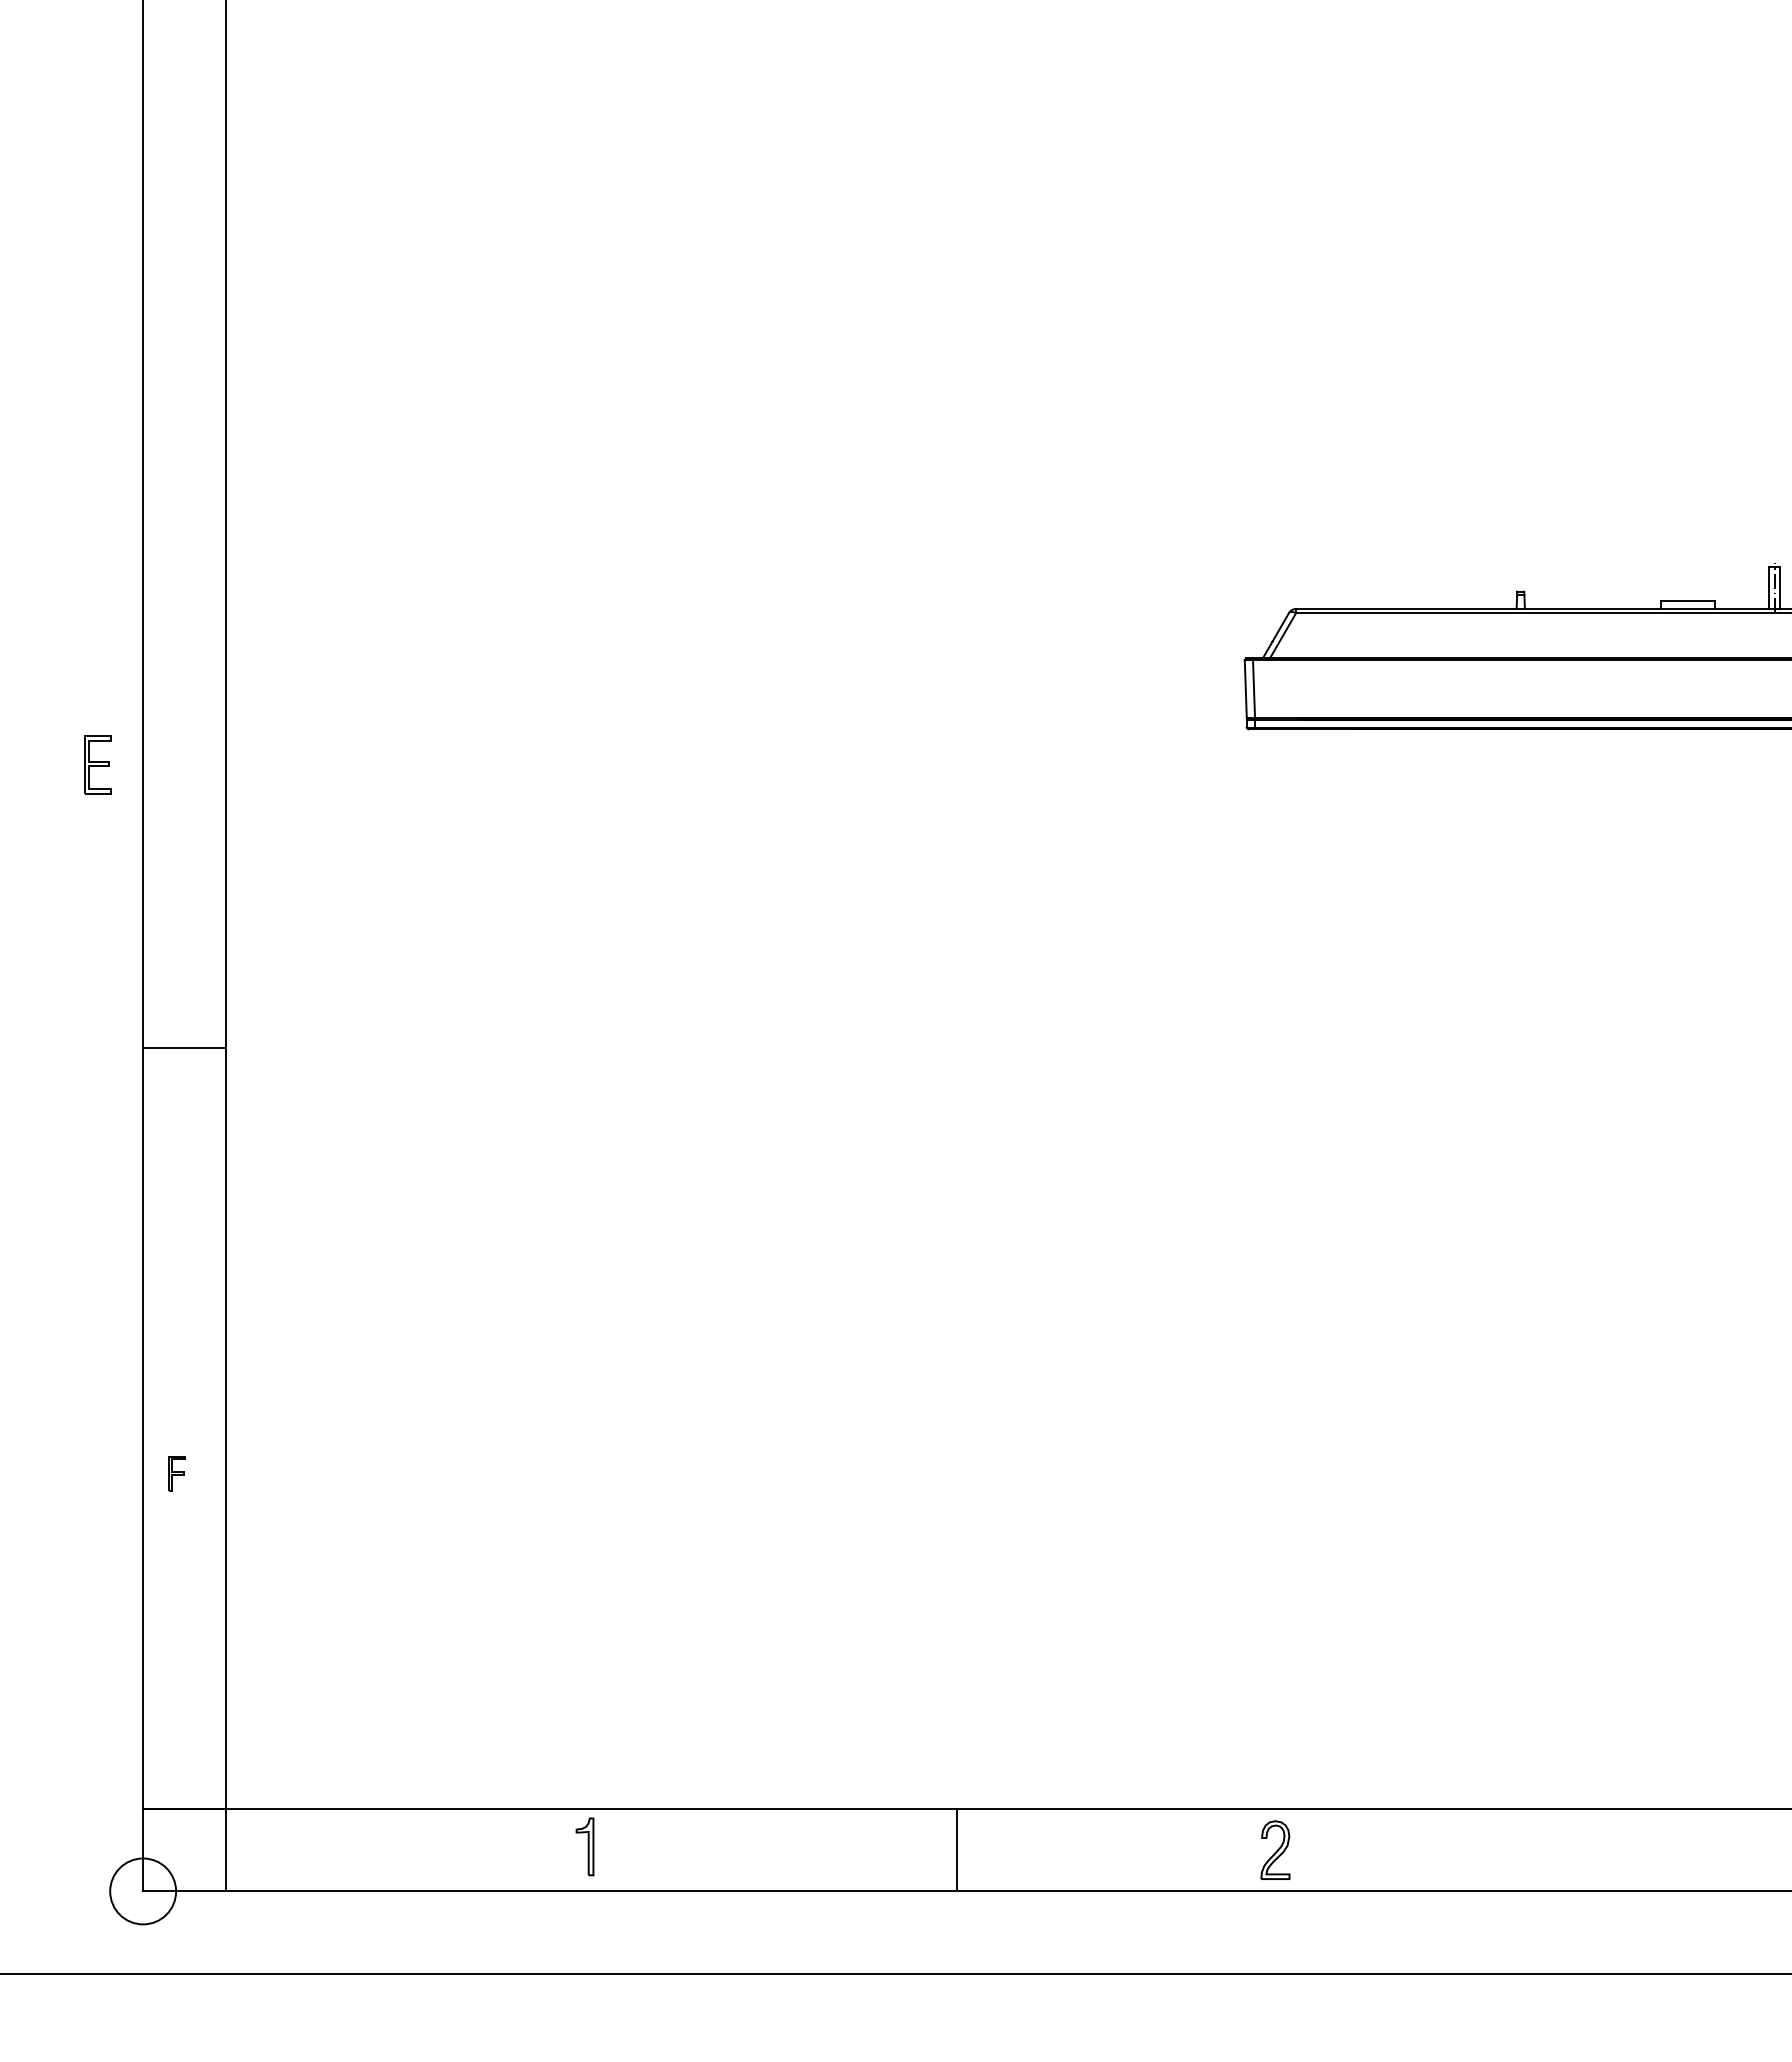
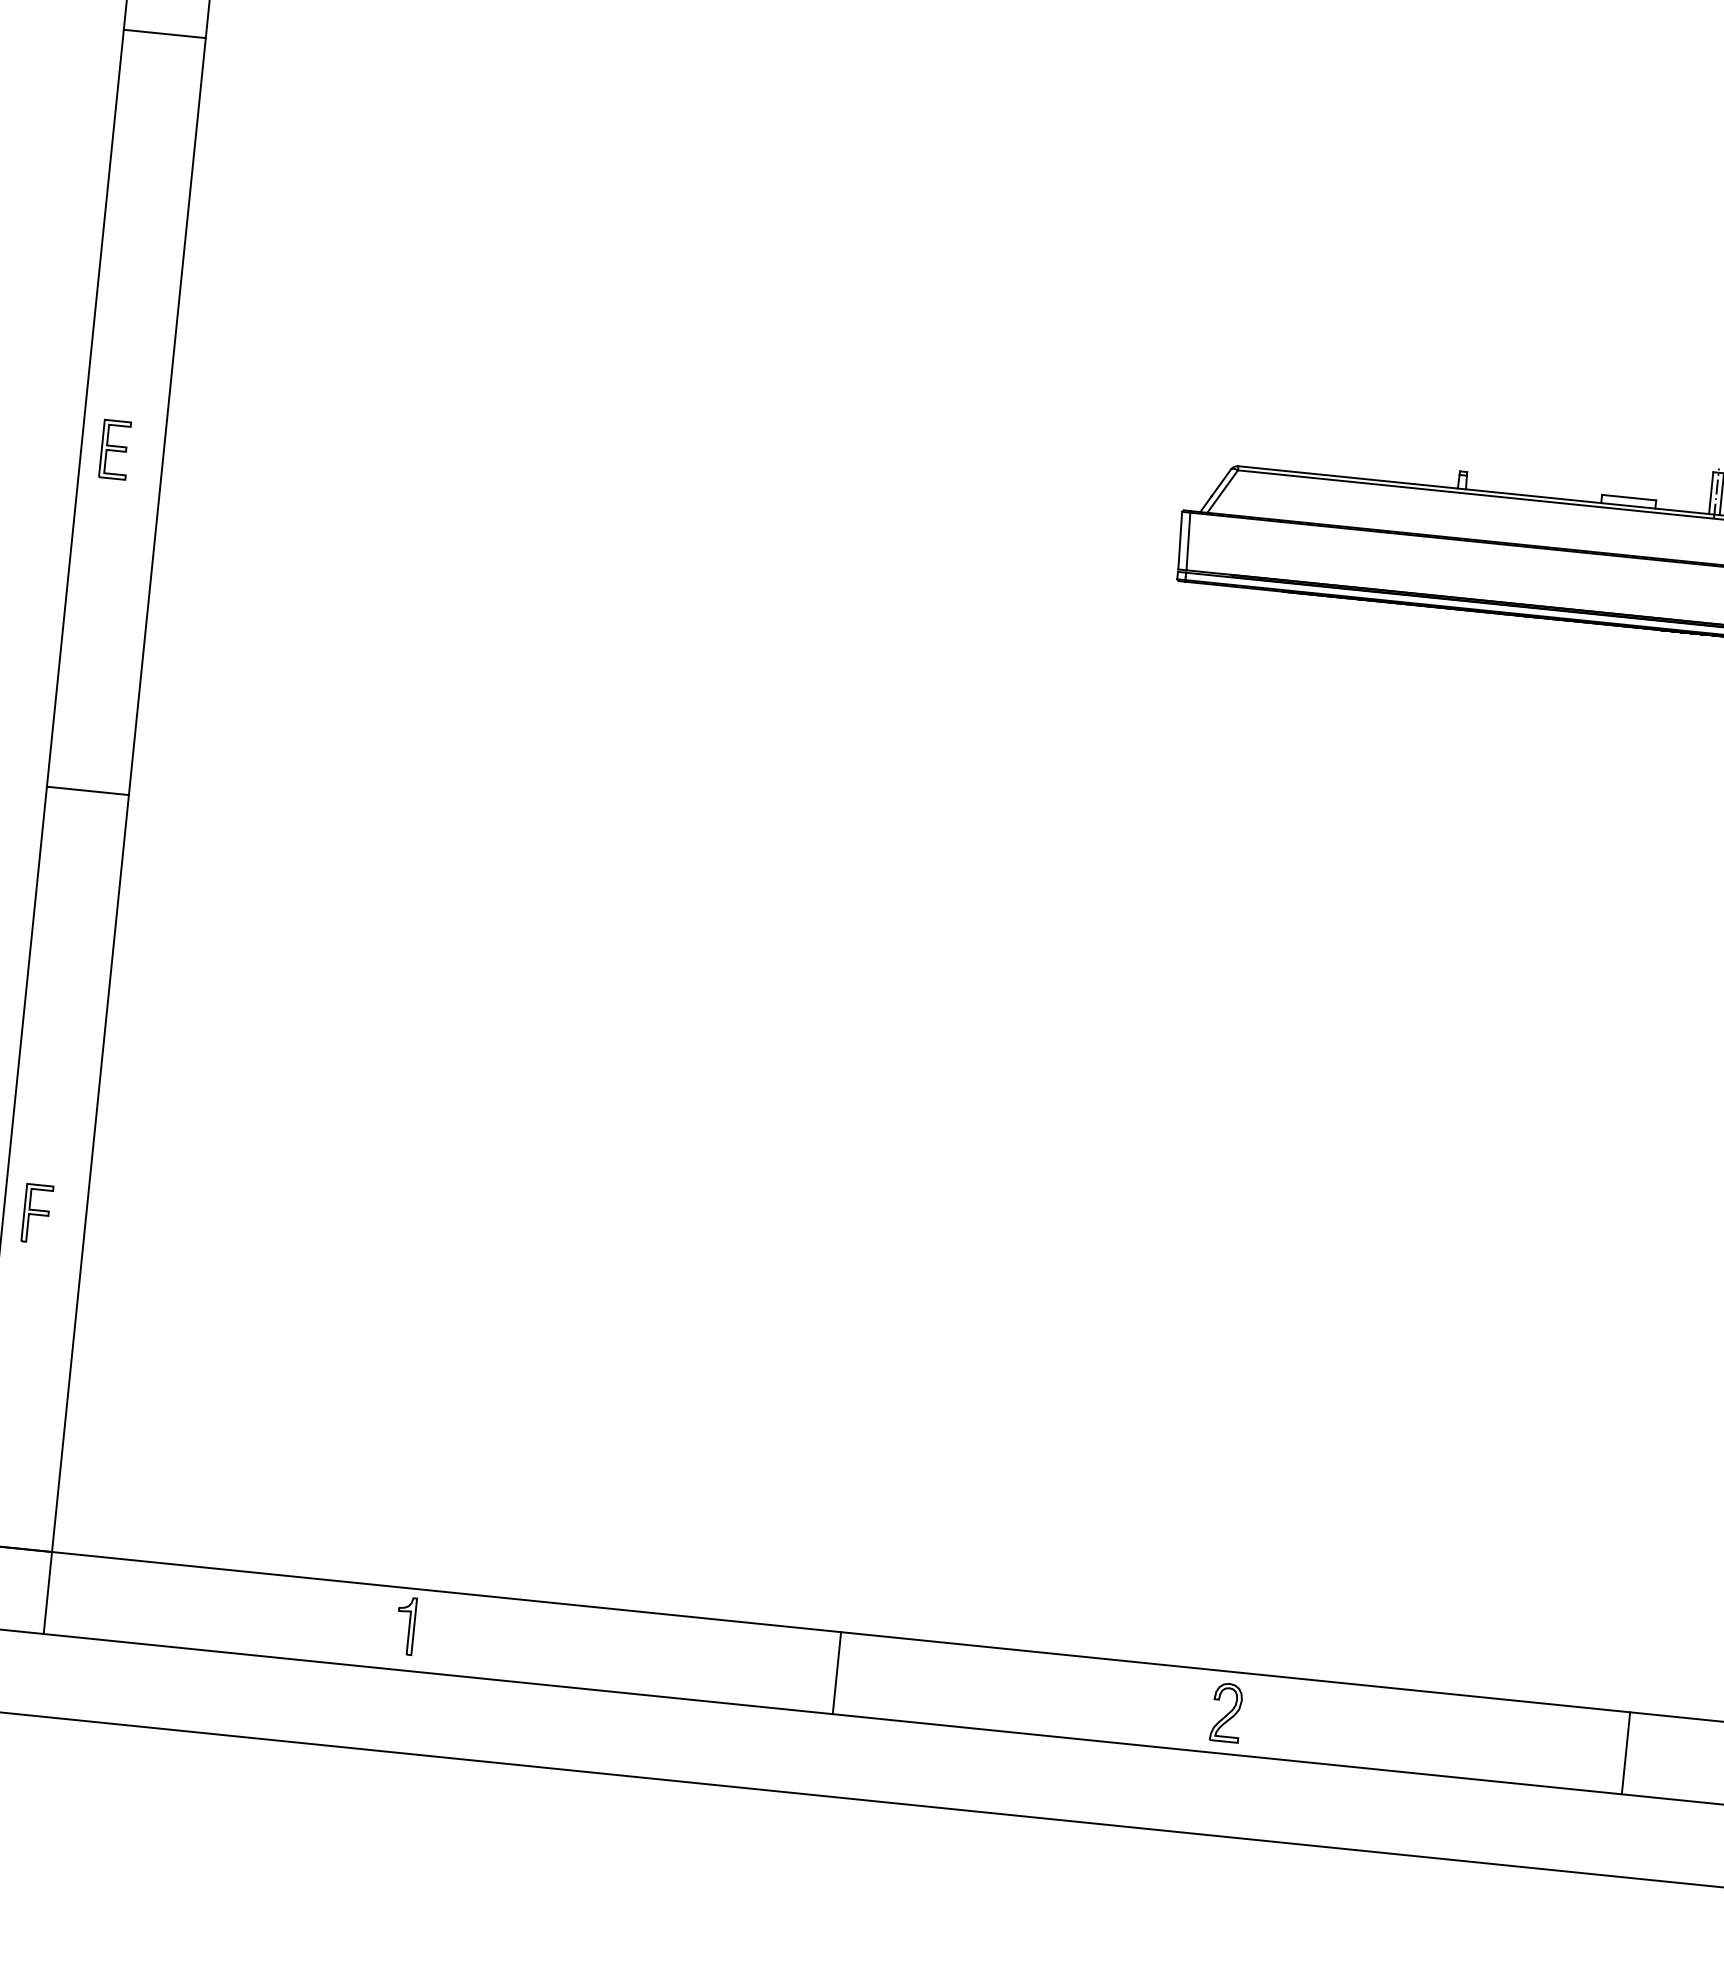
line: (184, 287) -> (164, 34), added
part: (97, 764) -> (114, 449), moved
part: (176, 1473) -> (37, 1213), size x1.67
part: (1275, 1849) -> (1226, 1712), moved
line: (956, 1850) -> (836, 1673), moved

